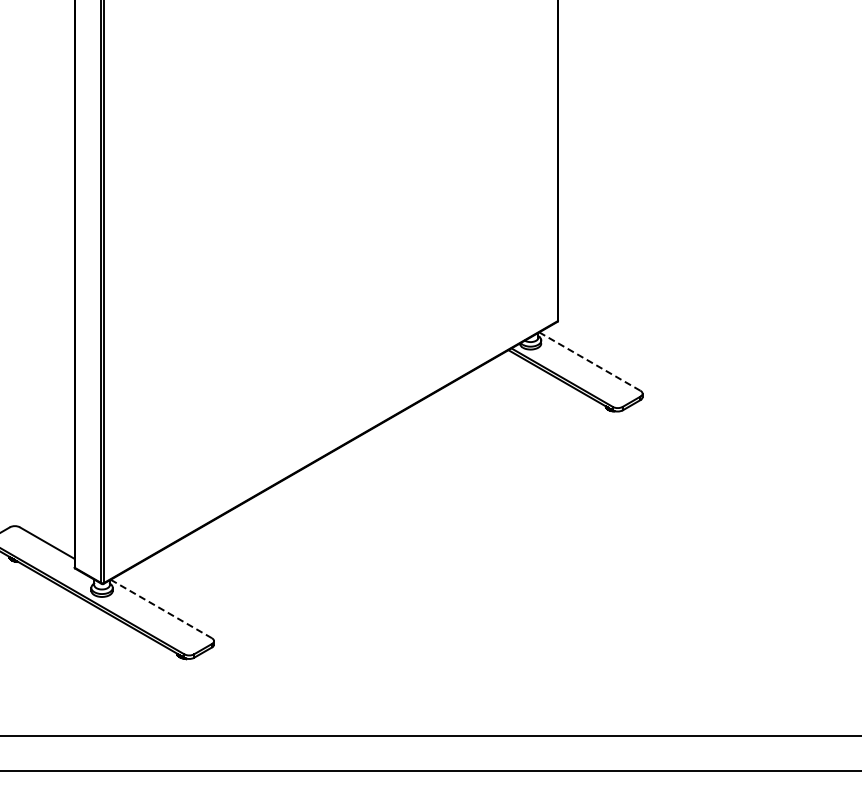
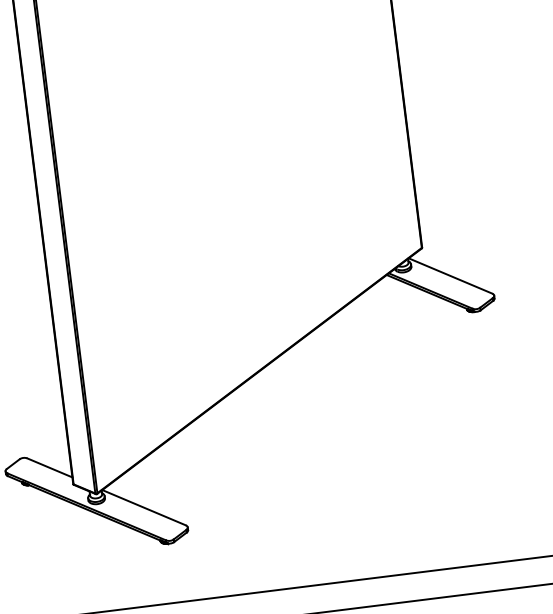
line: (589, 361) -> (450, 275), dashed -> solid
line: (160, 608) -> (143, 507), dashed -> solid

